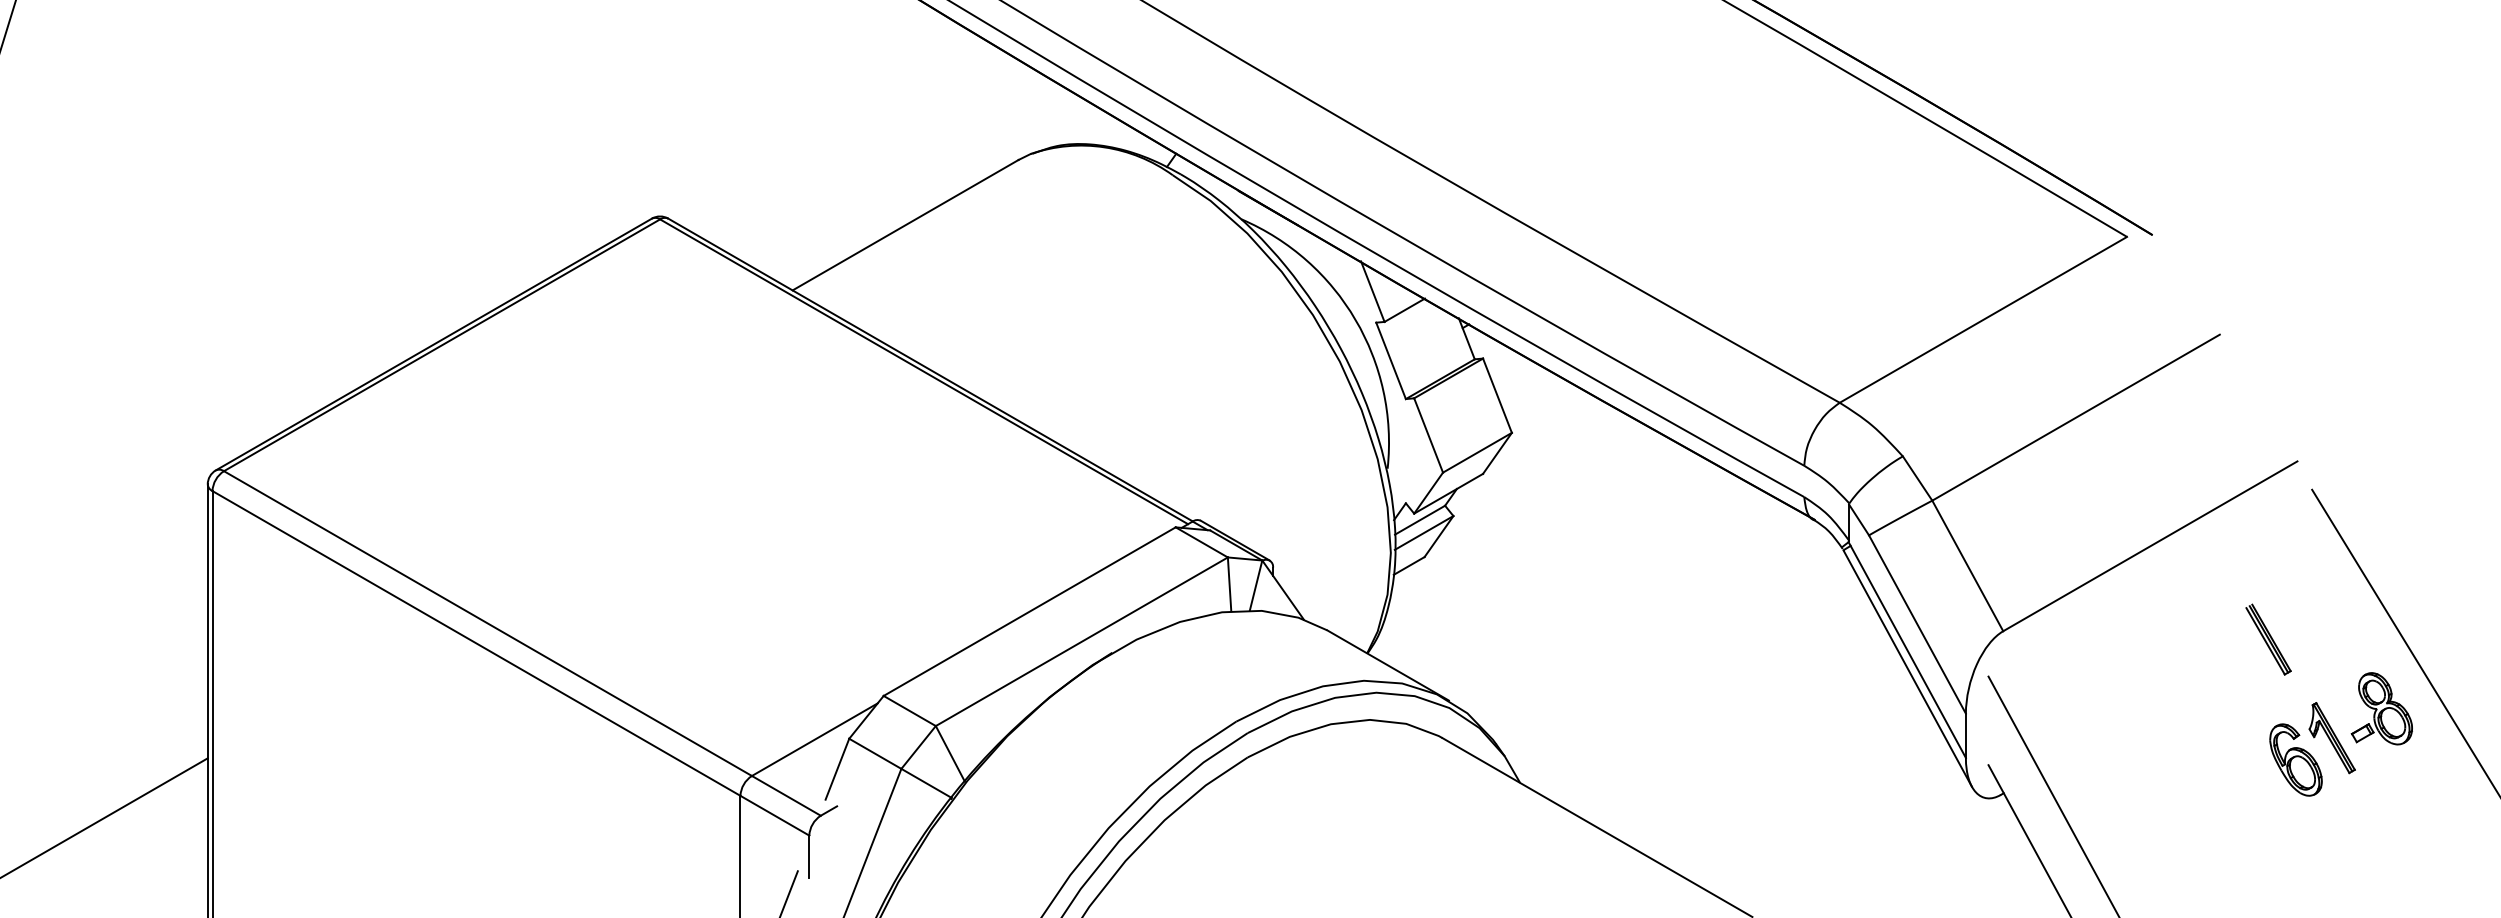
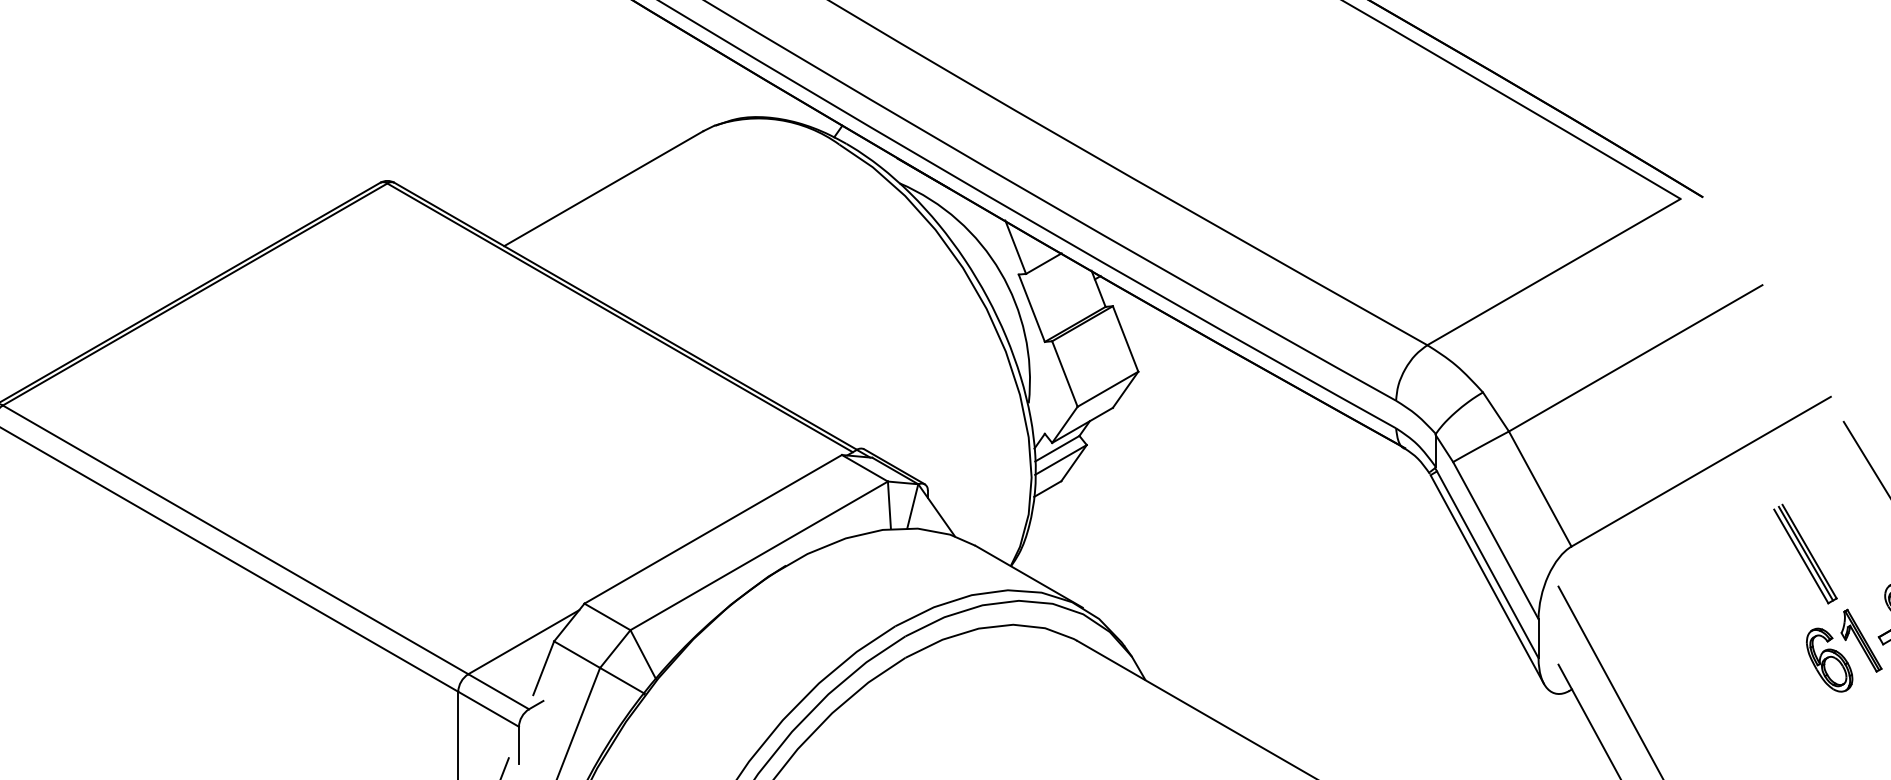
part: (2268, 639) -> (1805, 553), size x1.6

